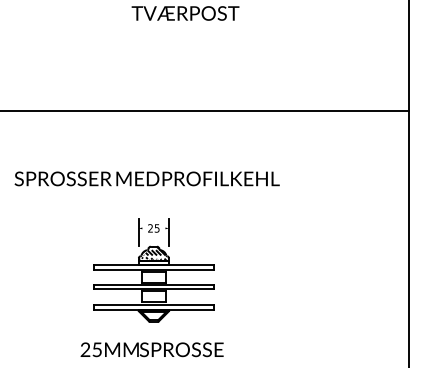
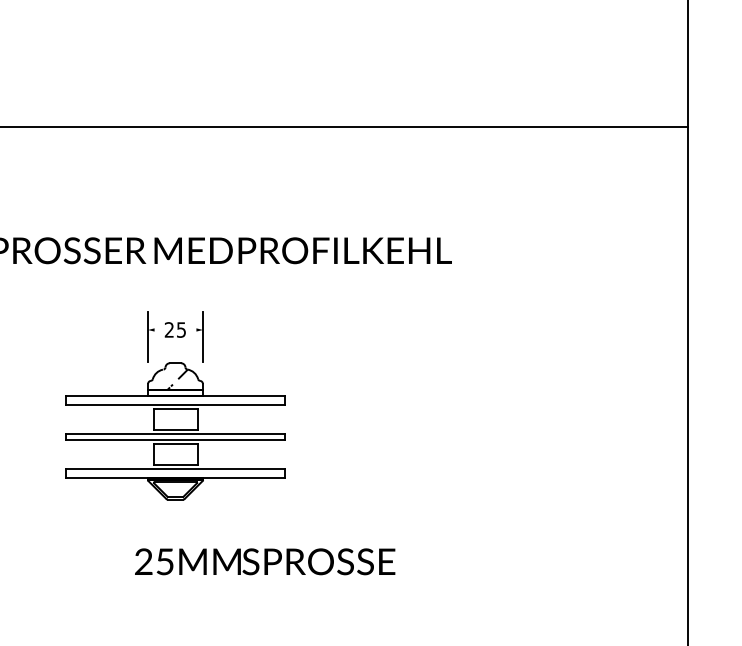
part: (153, 270) -> (174, 406), moved
text: (151, 349) -> (263, 561), moved

